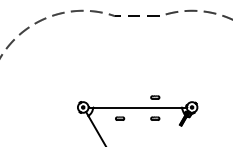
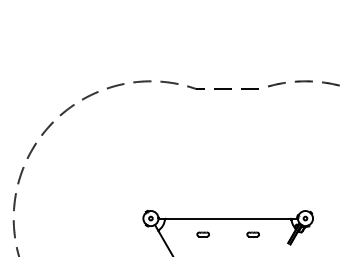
part: (154, 97) -> (252, 204), removed

